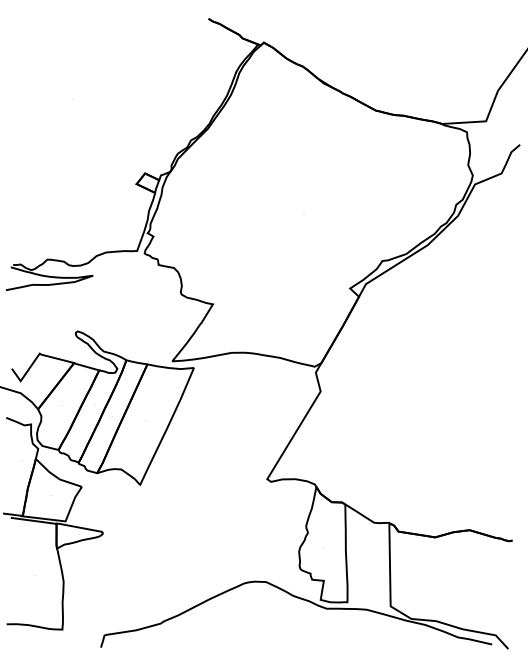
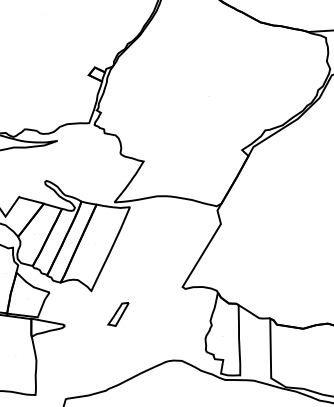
part: (177, 517) -> (118, 314), added

